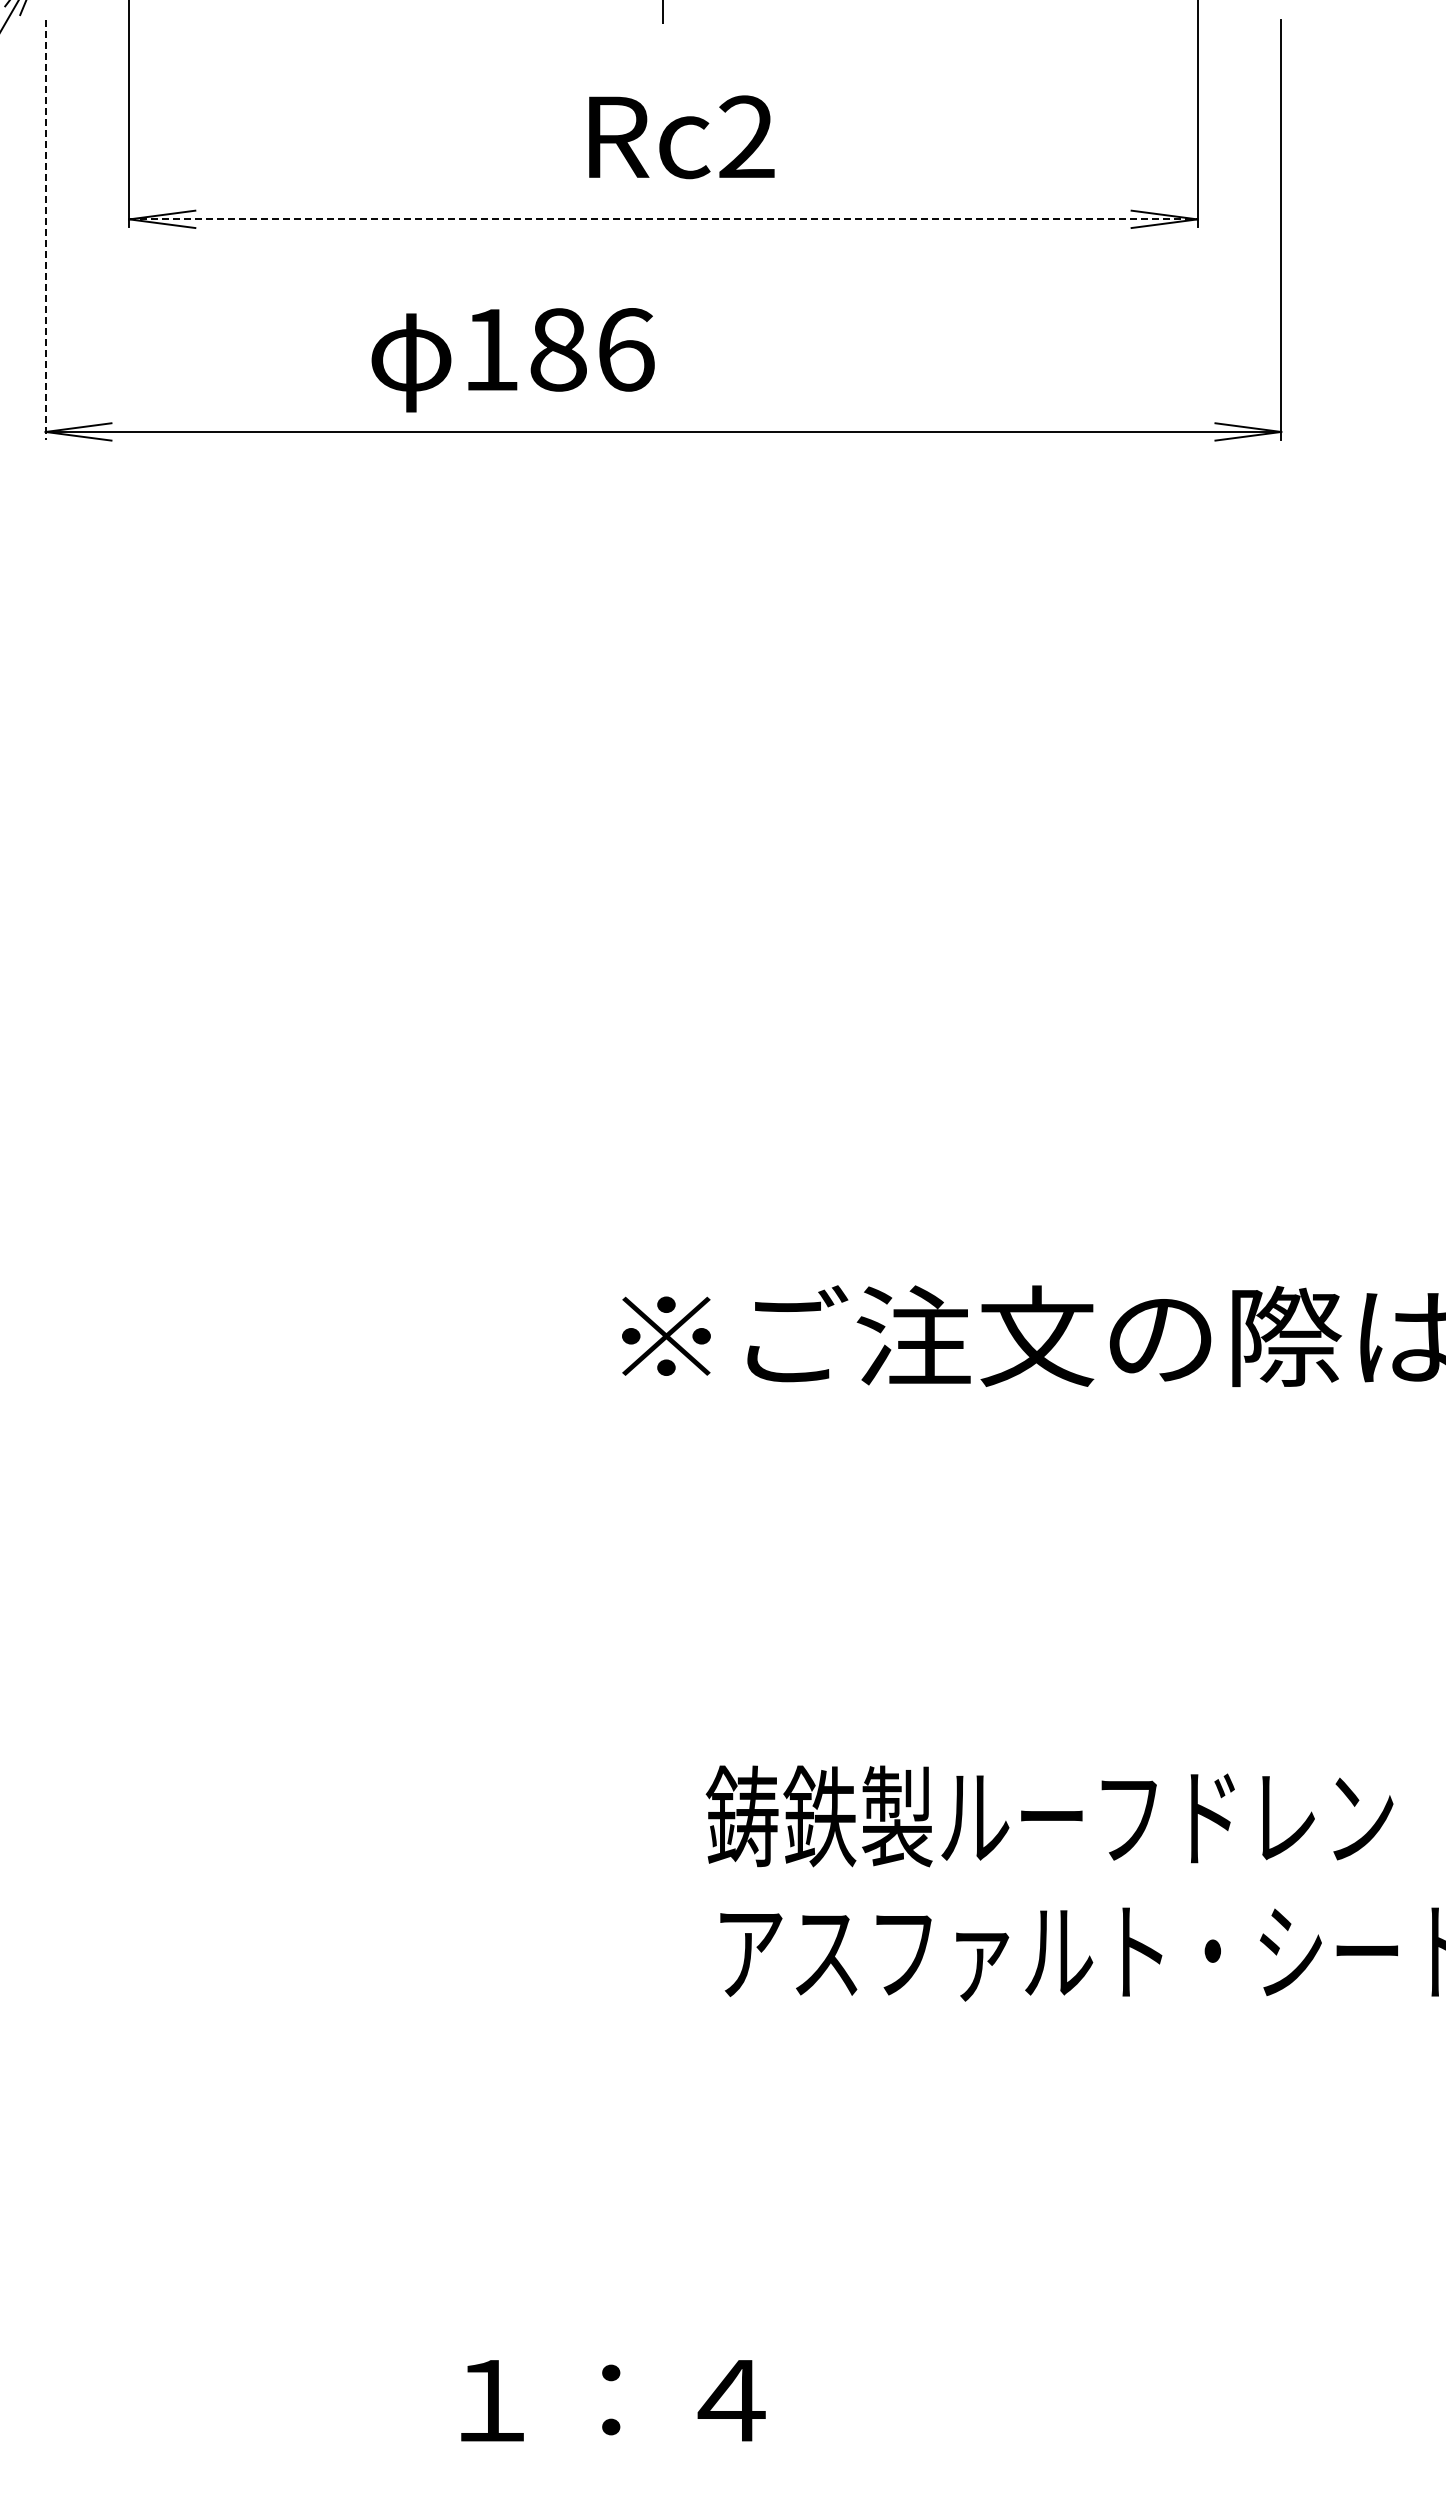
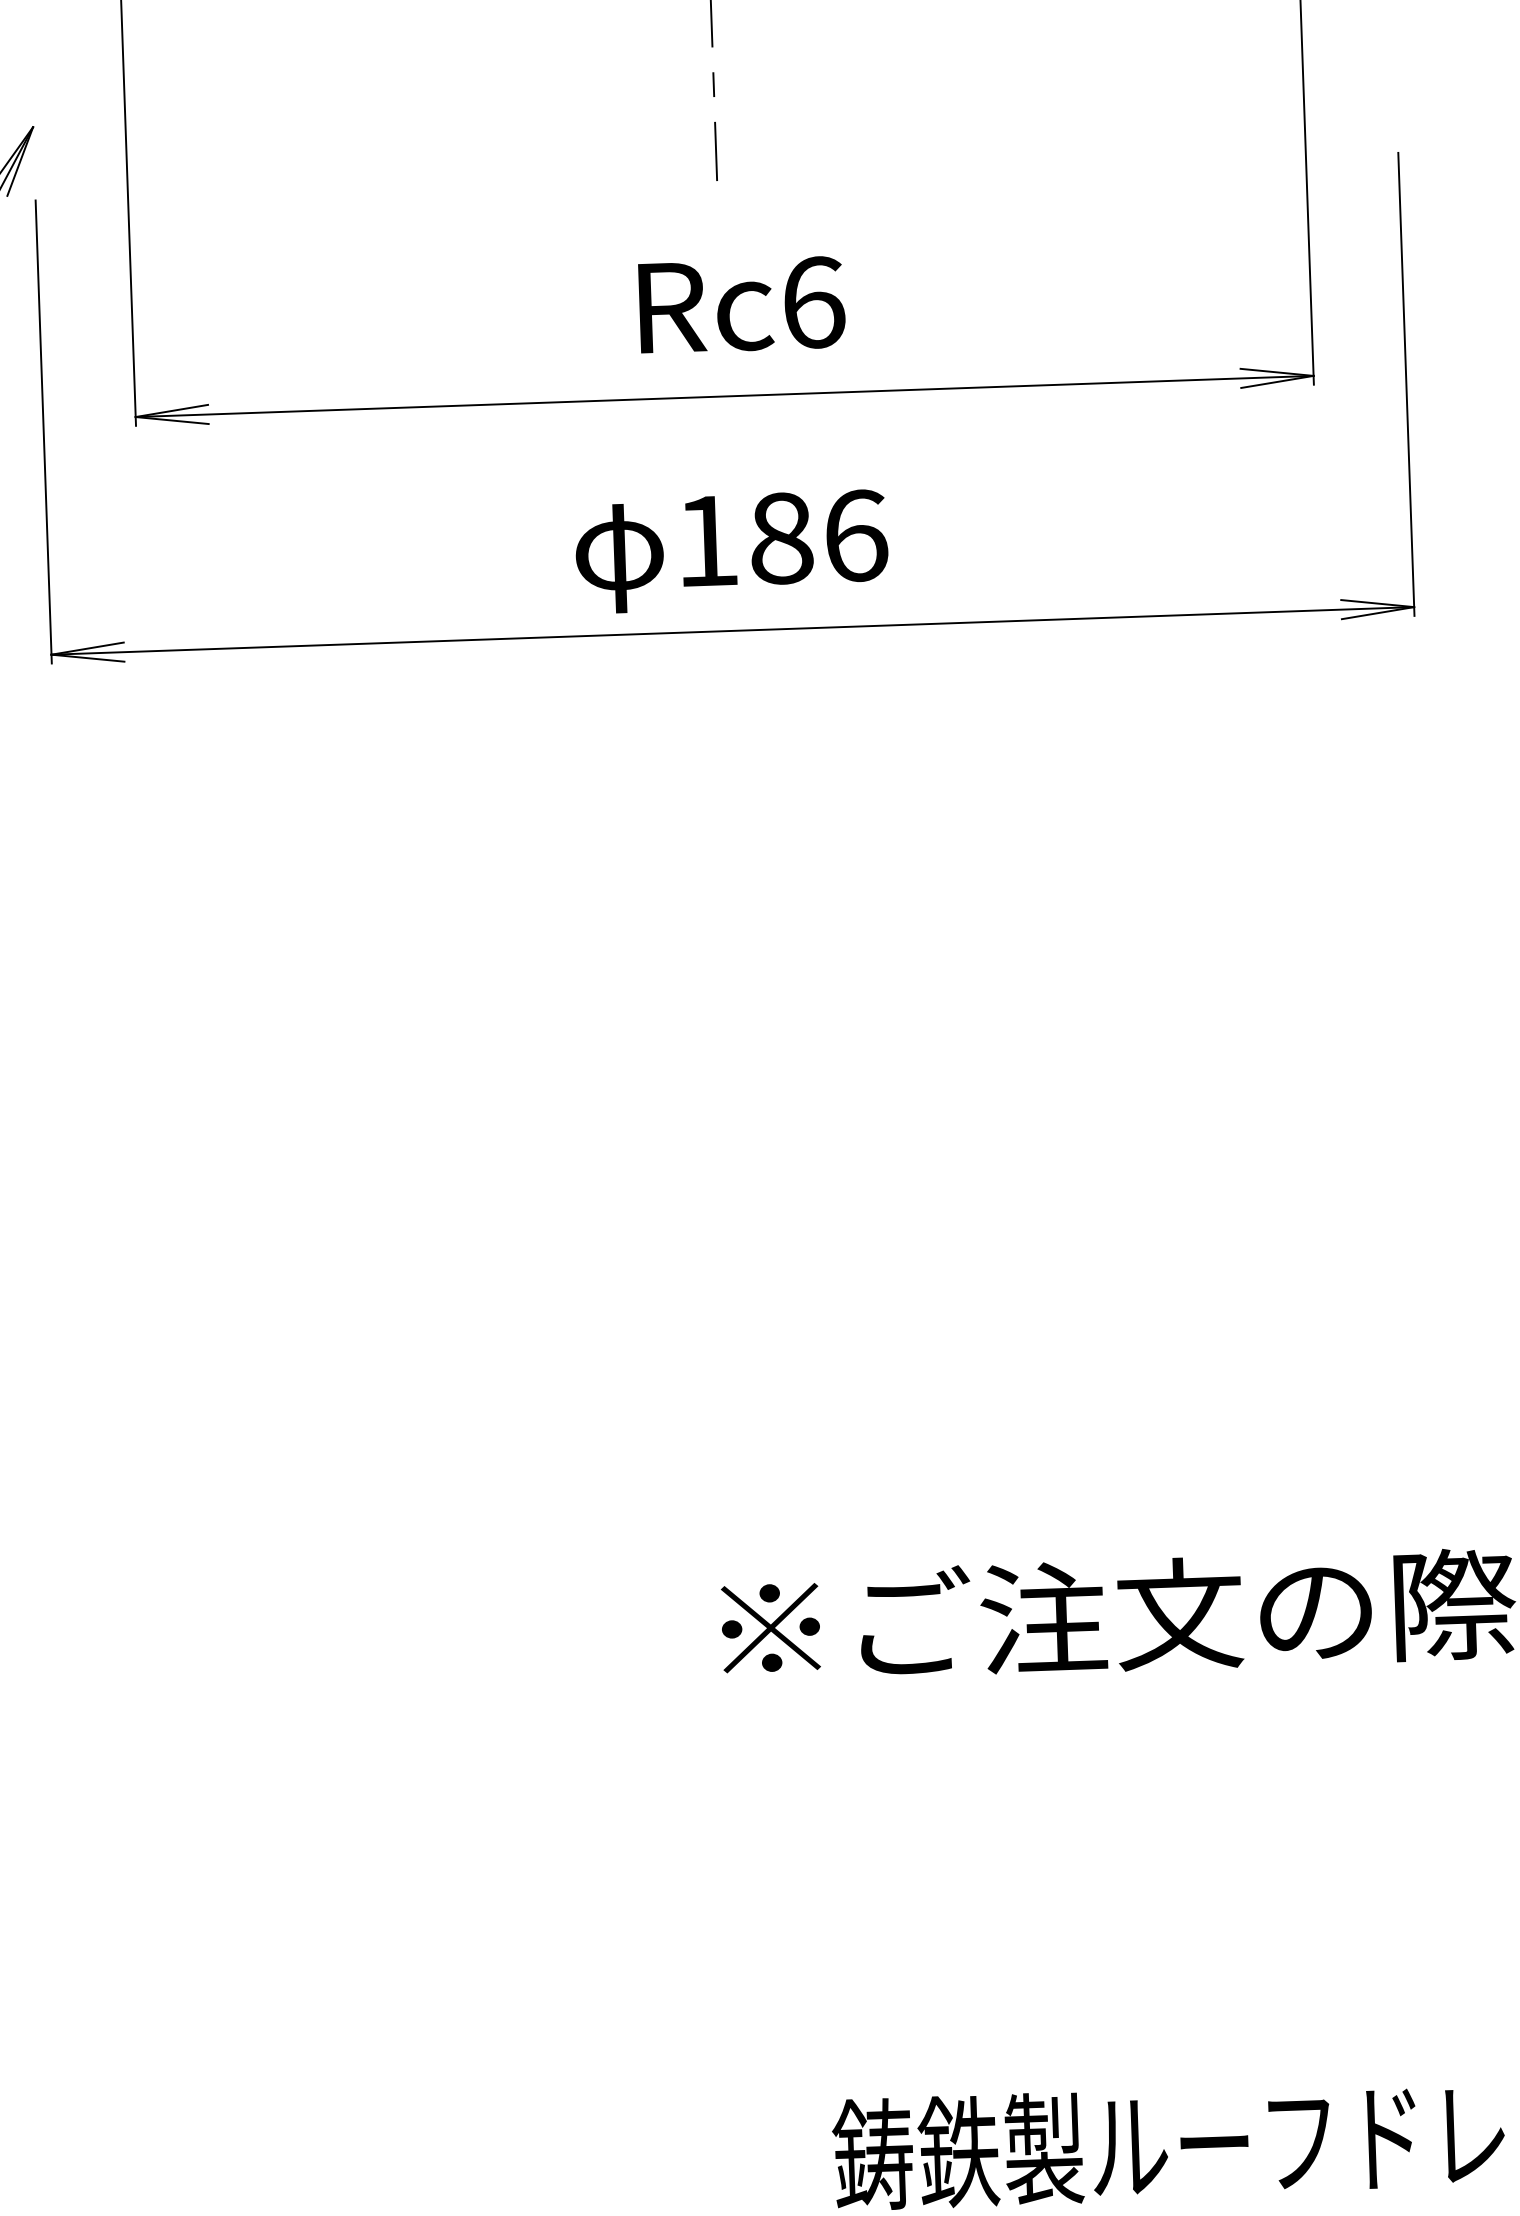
text: (747, 137) -> (814, 302), Rc2 -> Rc6
line: (663, 219) -> (724, 396), dashed -> solid
line: (45, 230) -> (43, 432), dashed -> solid
text: (512, 360) -> (731, 552), moved

